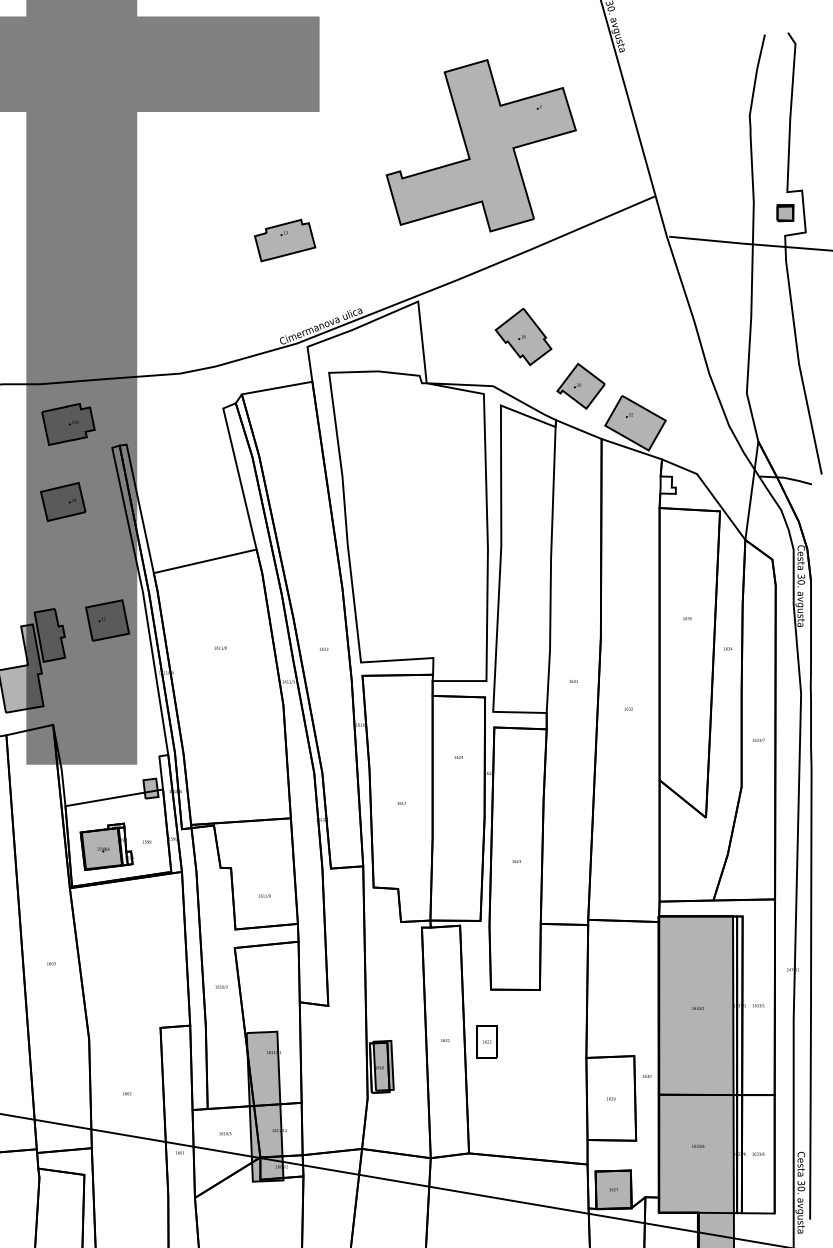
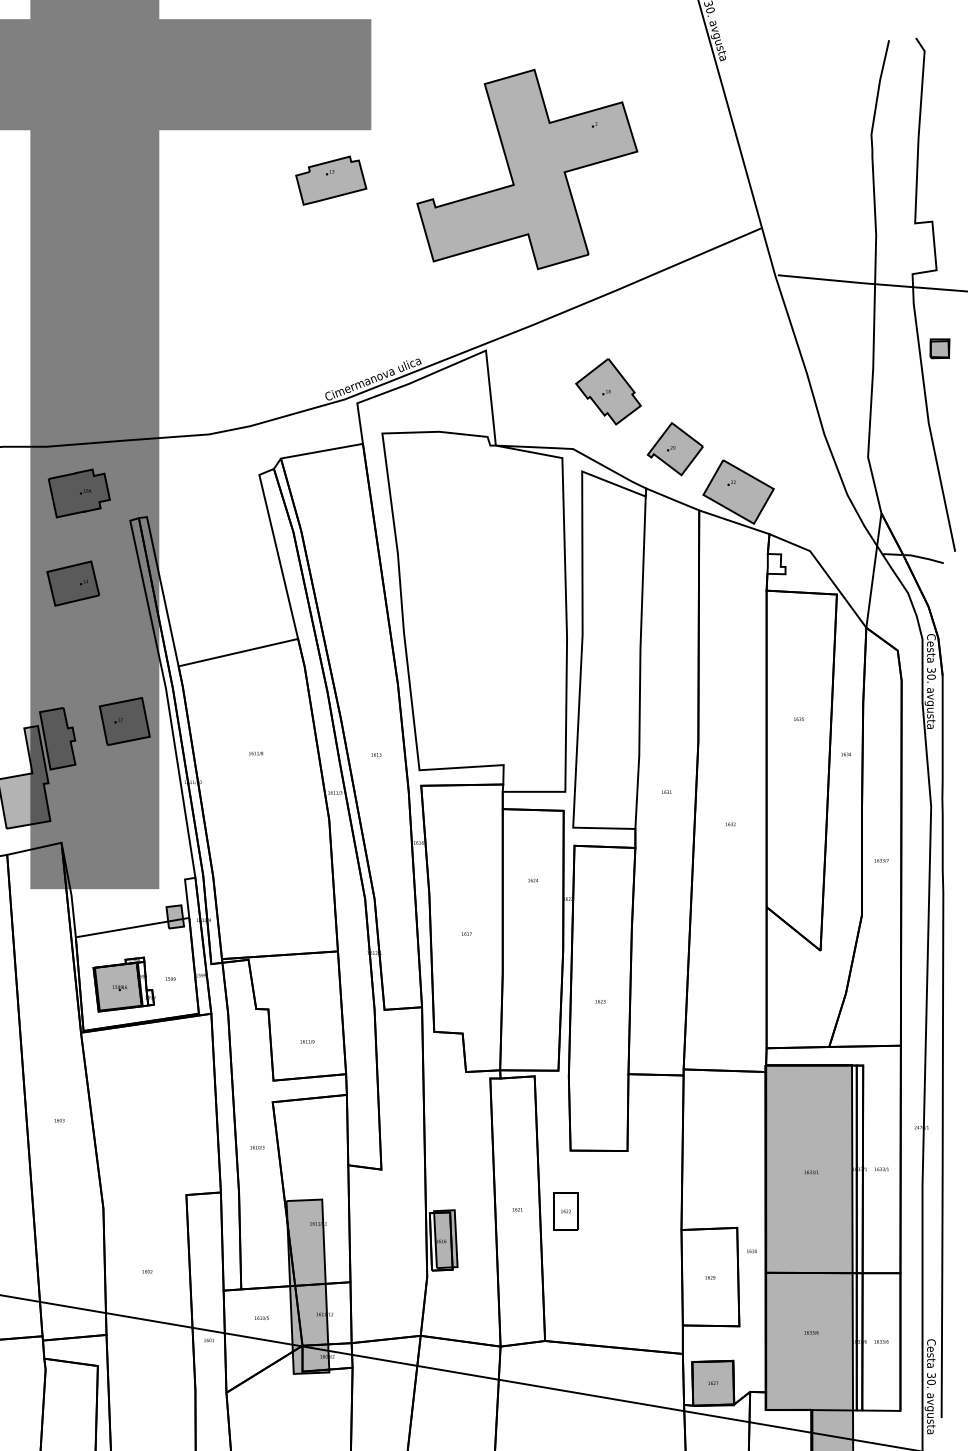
part: (481, 145) -> (527, 169), moved
part: (785, 212) -> (939, 348), moved
part: (285, 240) -> (331, 180), moved

